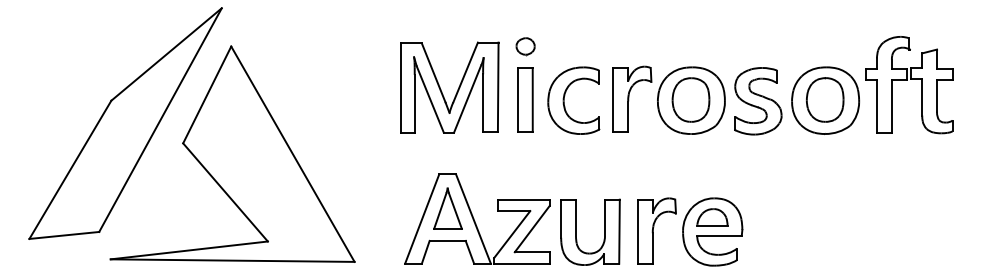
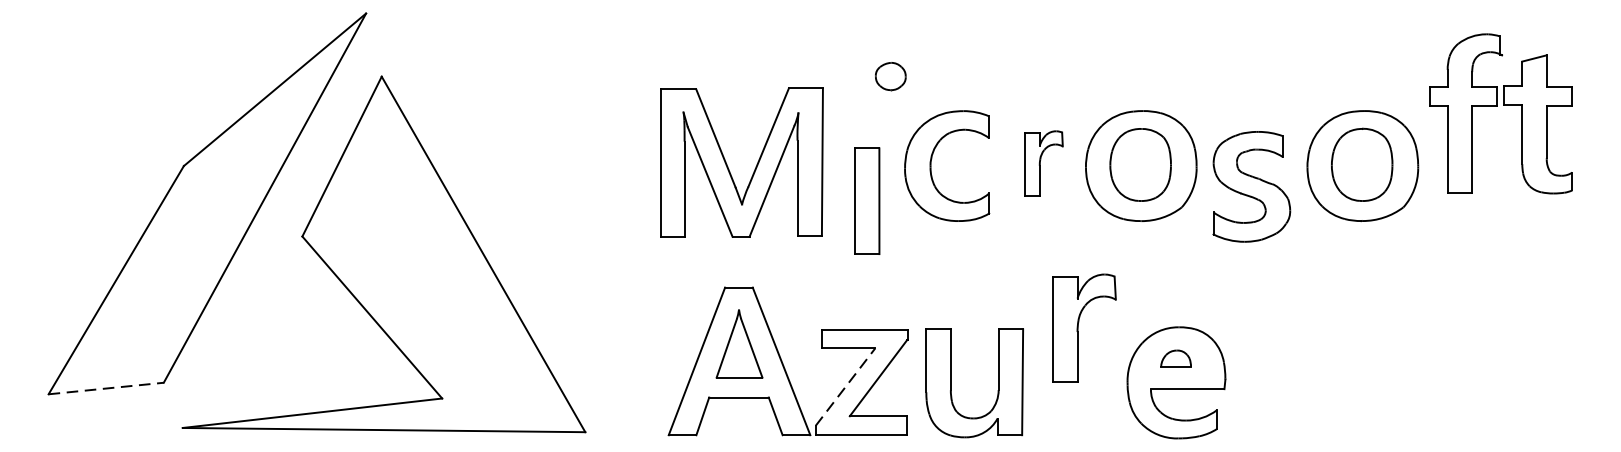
part: (525, 46) -> (890, 76), moved
part: (909, 85) -> (1501, 114), moved
part: (442, 91) -> (730, 169), moved
part: (632, 98) -> (1044, 162), size x0.6
part: (525, 99) -> (867, 200), moved
part: (758, 101) -> (1252, 187), moved
part: (712, 217) -> (1176, 358), size x0.6
part: (656, 230) -> (1083, 327), moved
line: (512, 234) -> (845, 386), solid -> dashed
line: (64, 235) -> (106, 388), solid -> dashed

